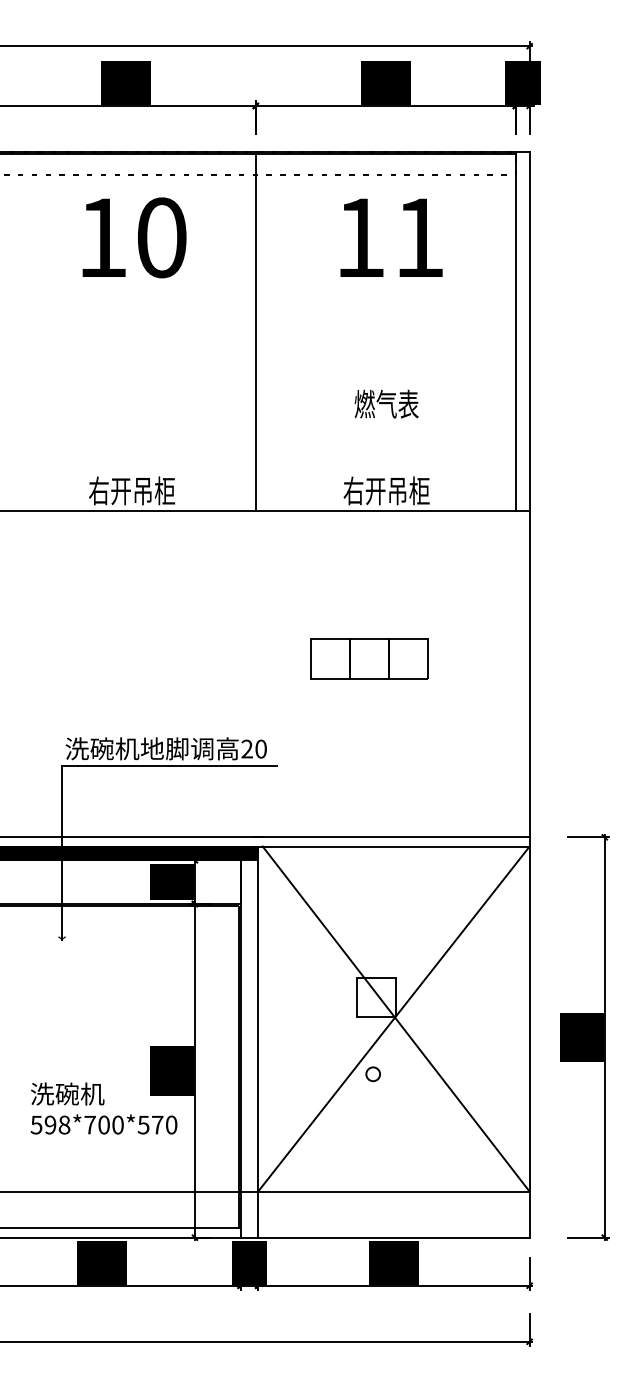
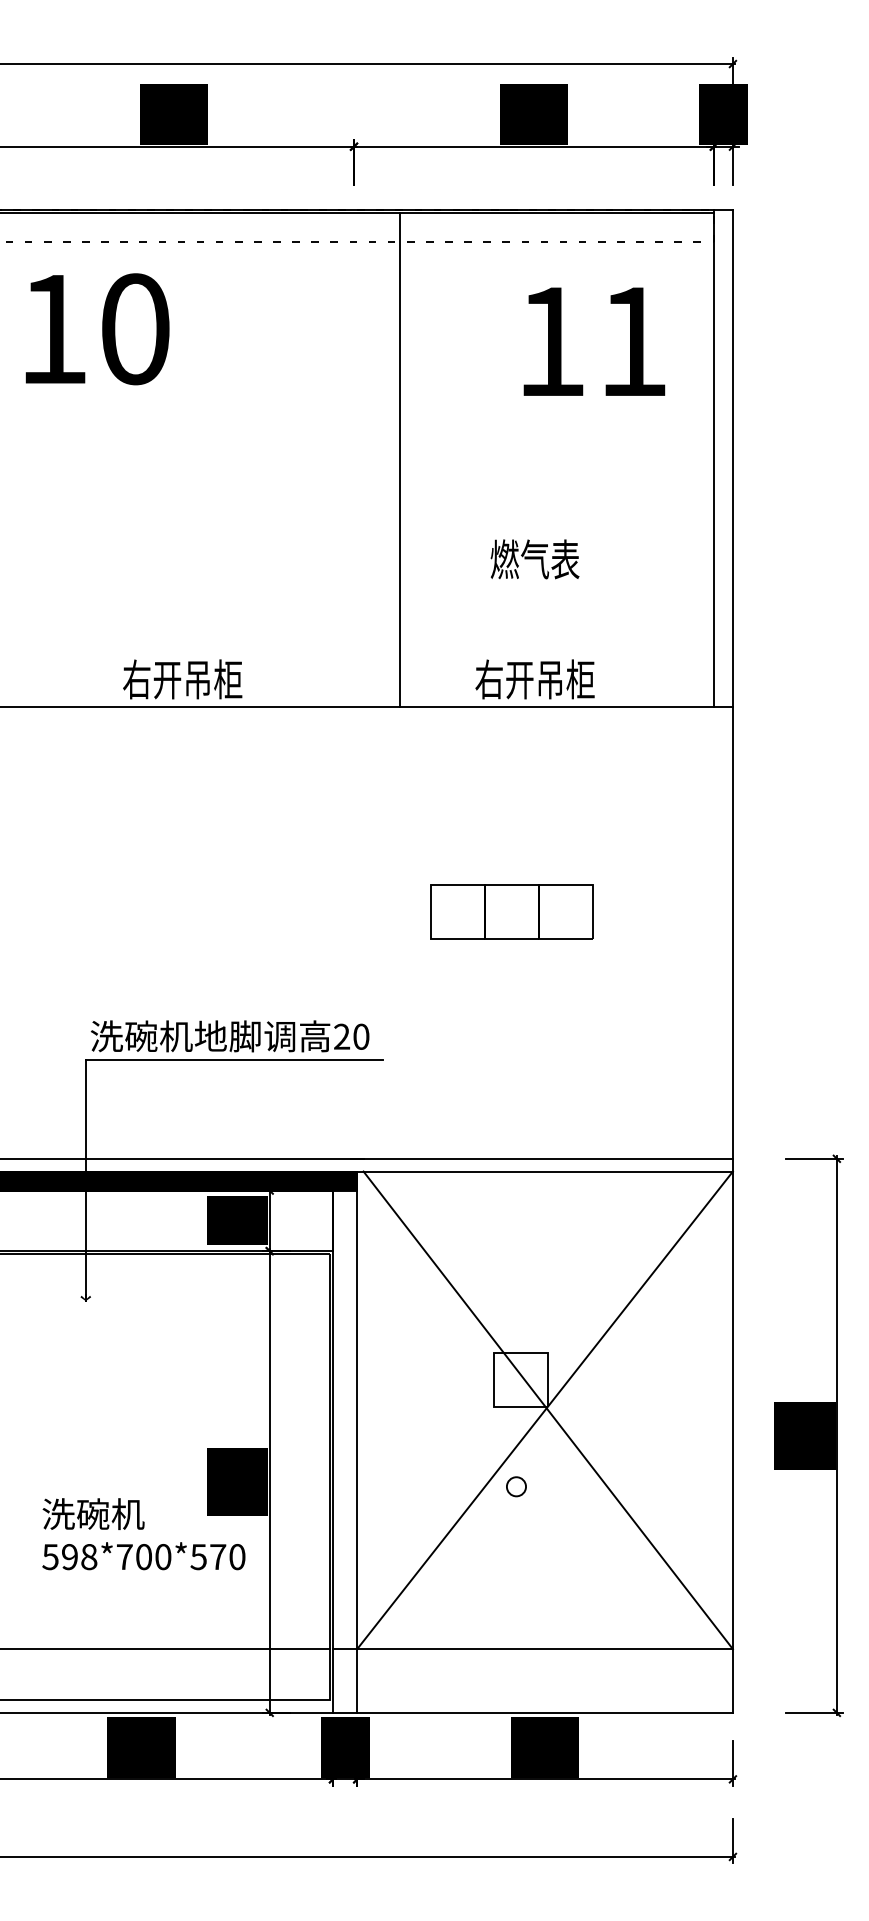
text: (134, 237) -> (97, 328), moved
text: (391, 237) -> (594, 341), moved
line: (255, 331) -> (399, 458), moved

